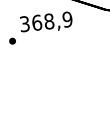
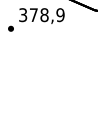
text: (36, 23) -> (33, 15), 368,9 -> 378,9

